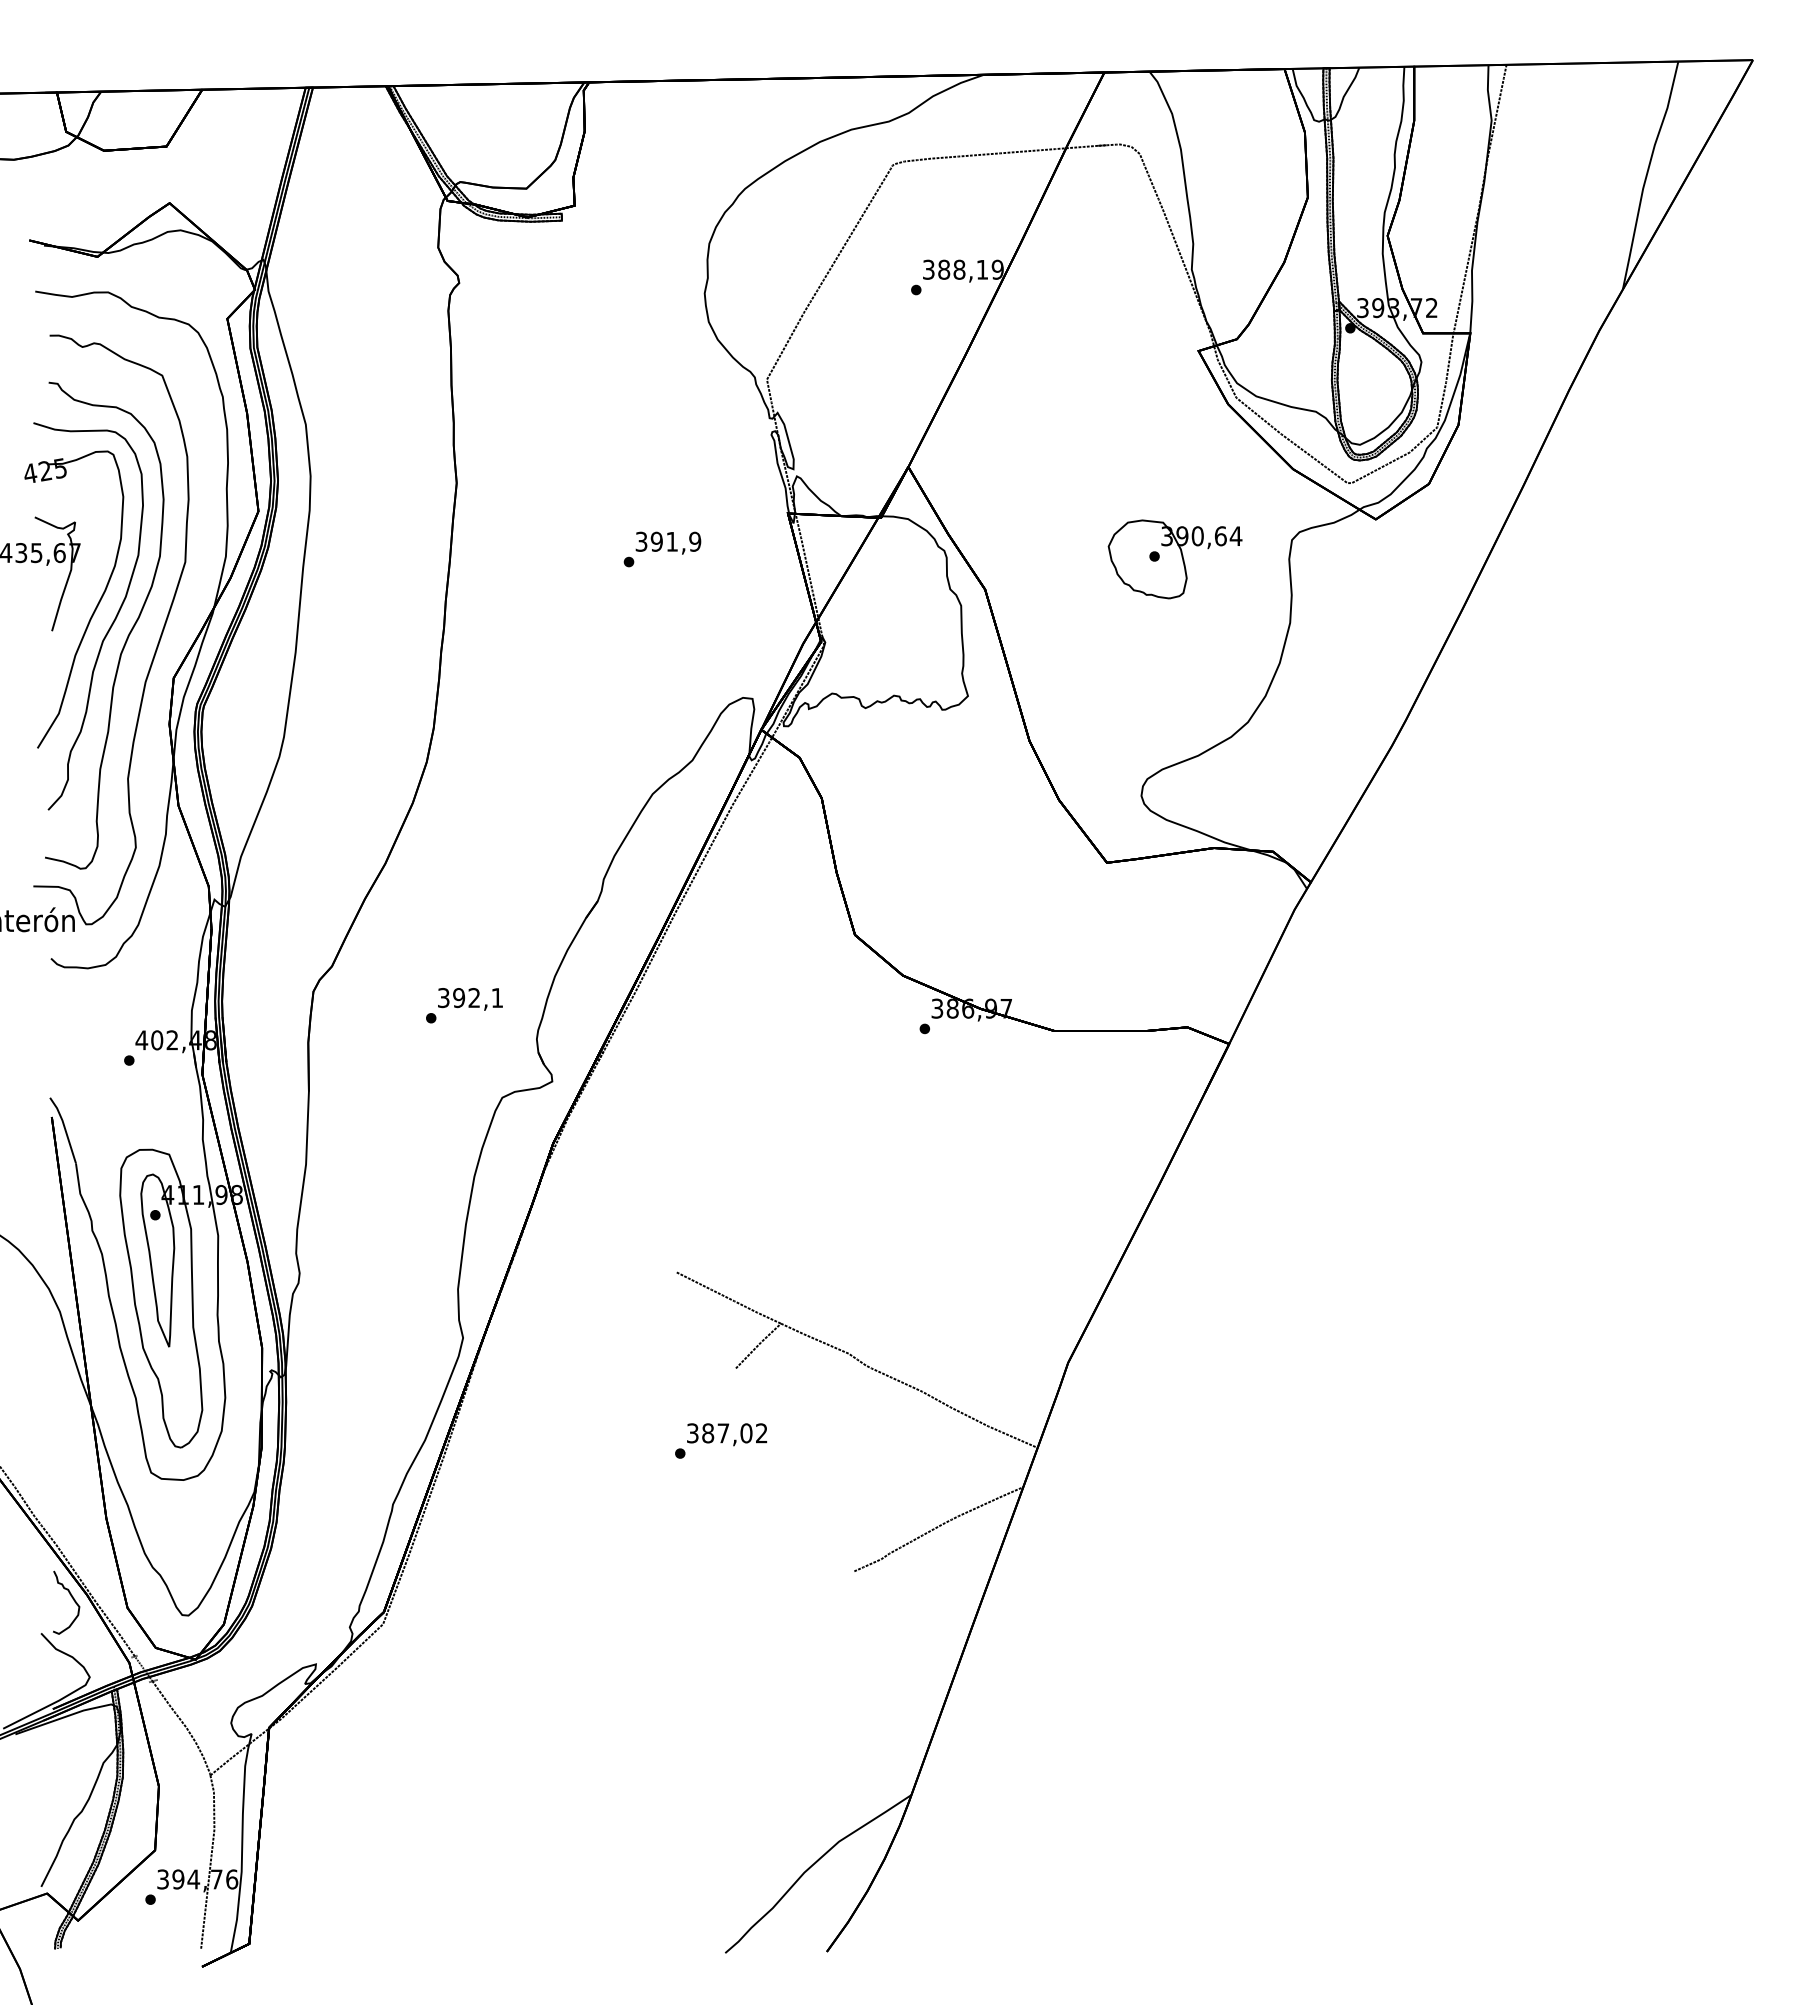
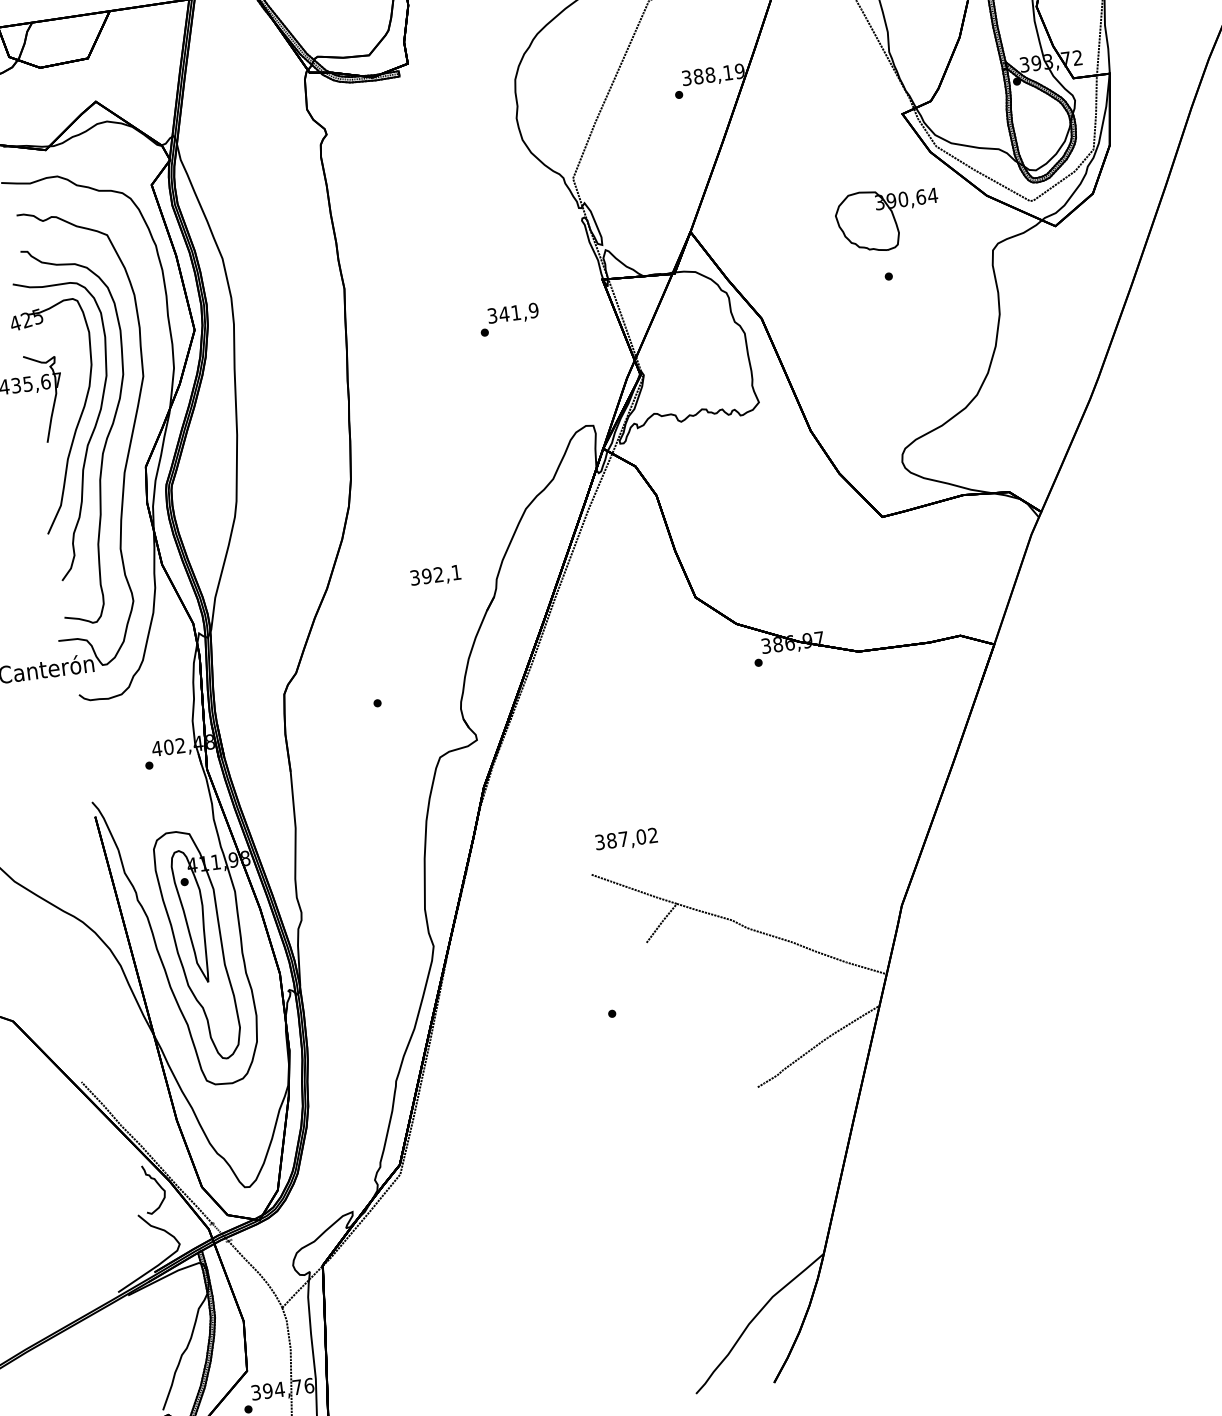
text: (656, 541) -> (503, 314), 391,9 -> 341,9
part: (1174, 559) -> (887, 219), moved
text: (470, 999) -> (435, 576), moved
text: (727, 1434) -> (626, 839), moved

